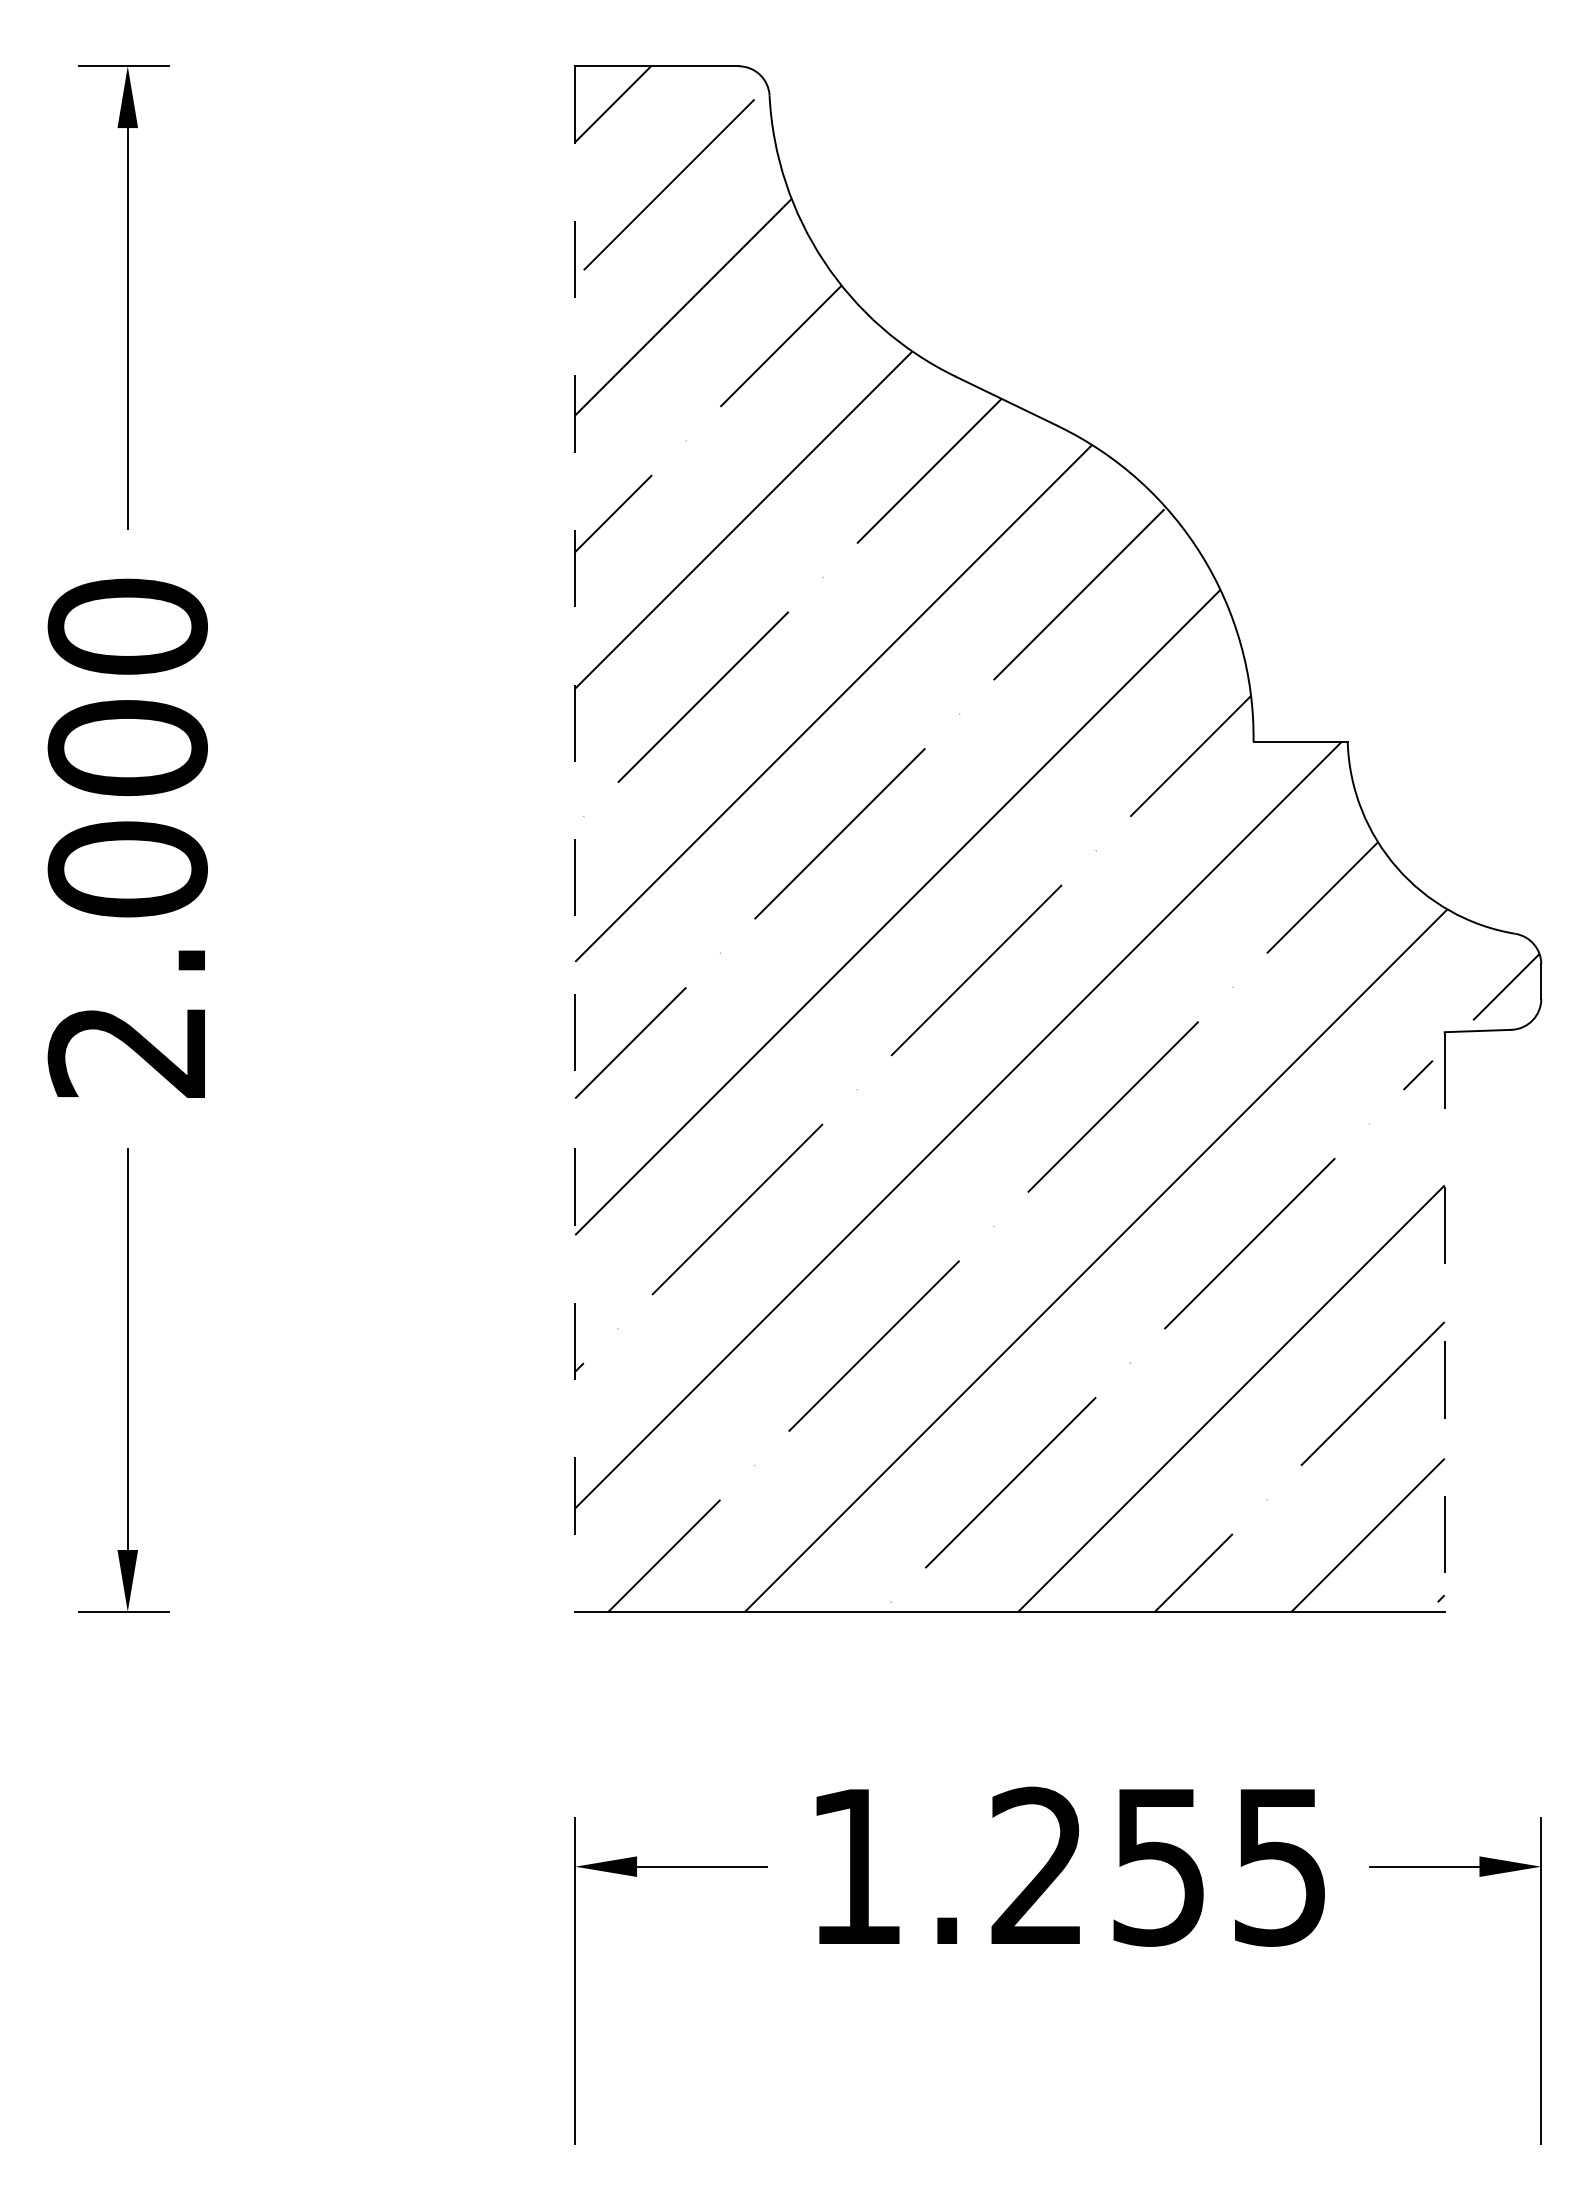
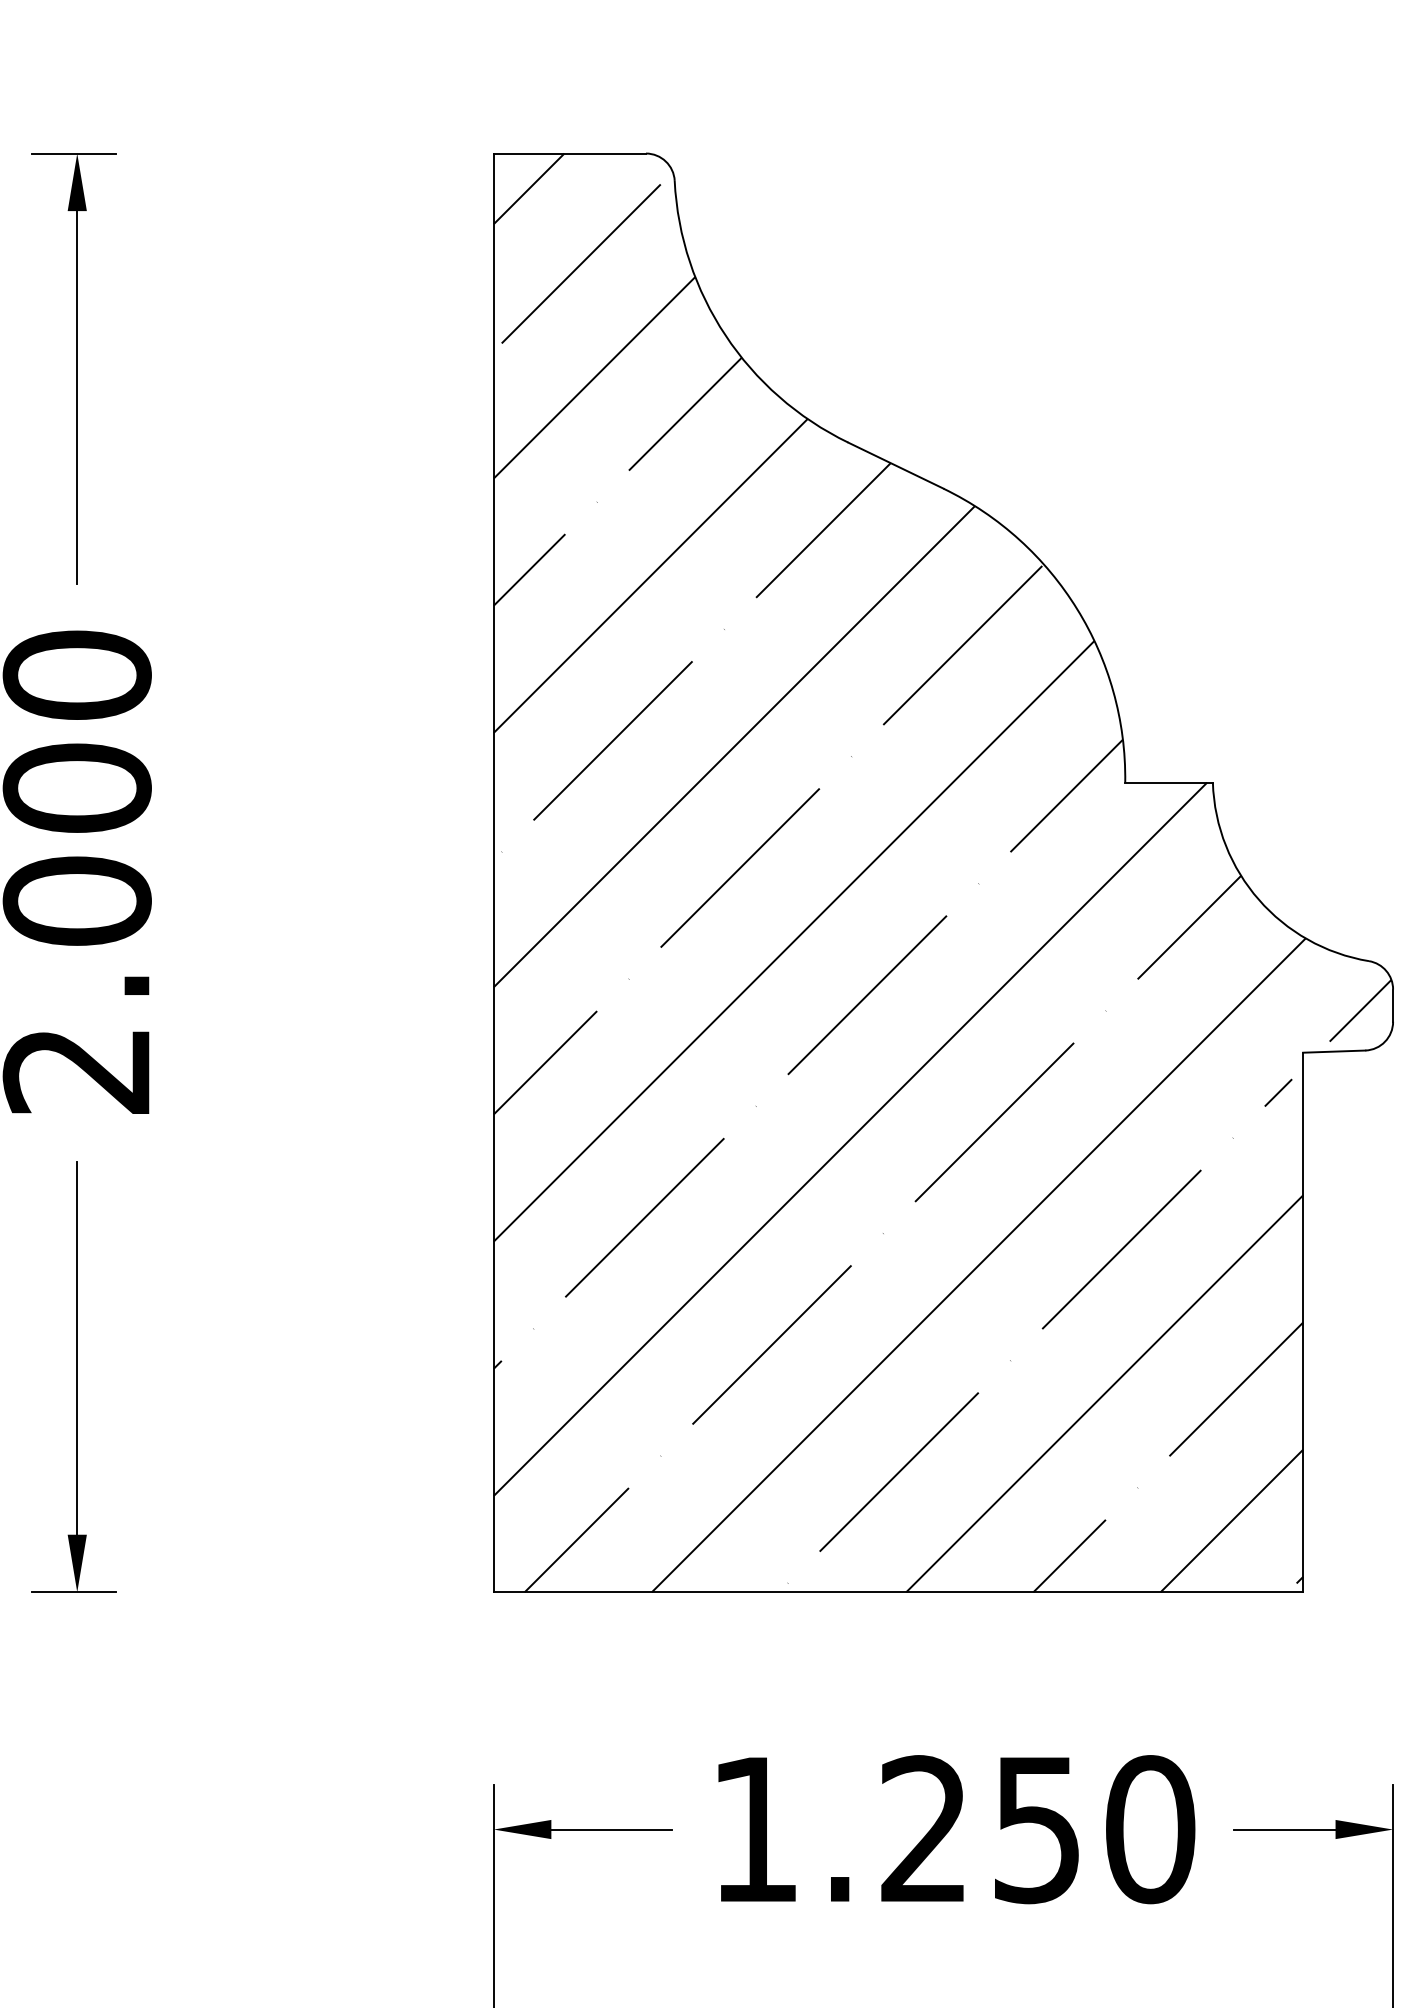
line: (575, 839) -> (494, 873), dashed -> solid
line: (1444, 1322) -> (1302, 1322), dashed -> solid
text: (1280, 1866) -> (1150, 1829), 1.255 -> 1.250

